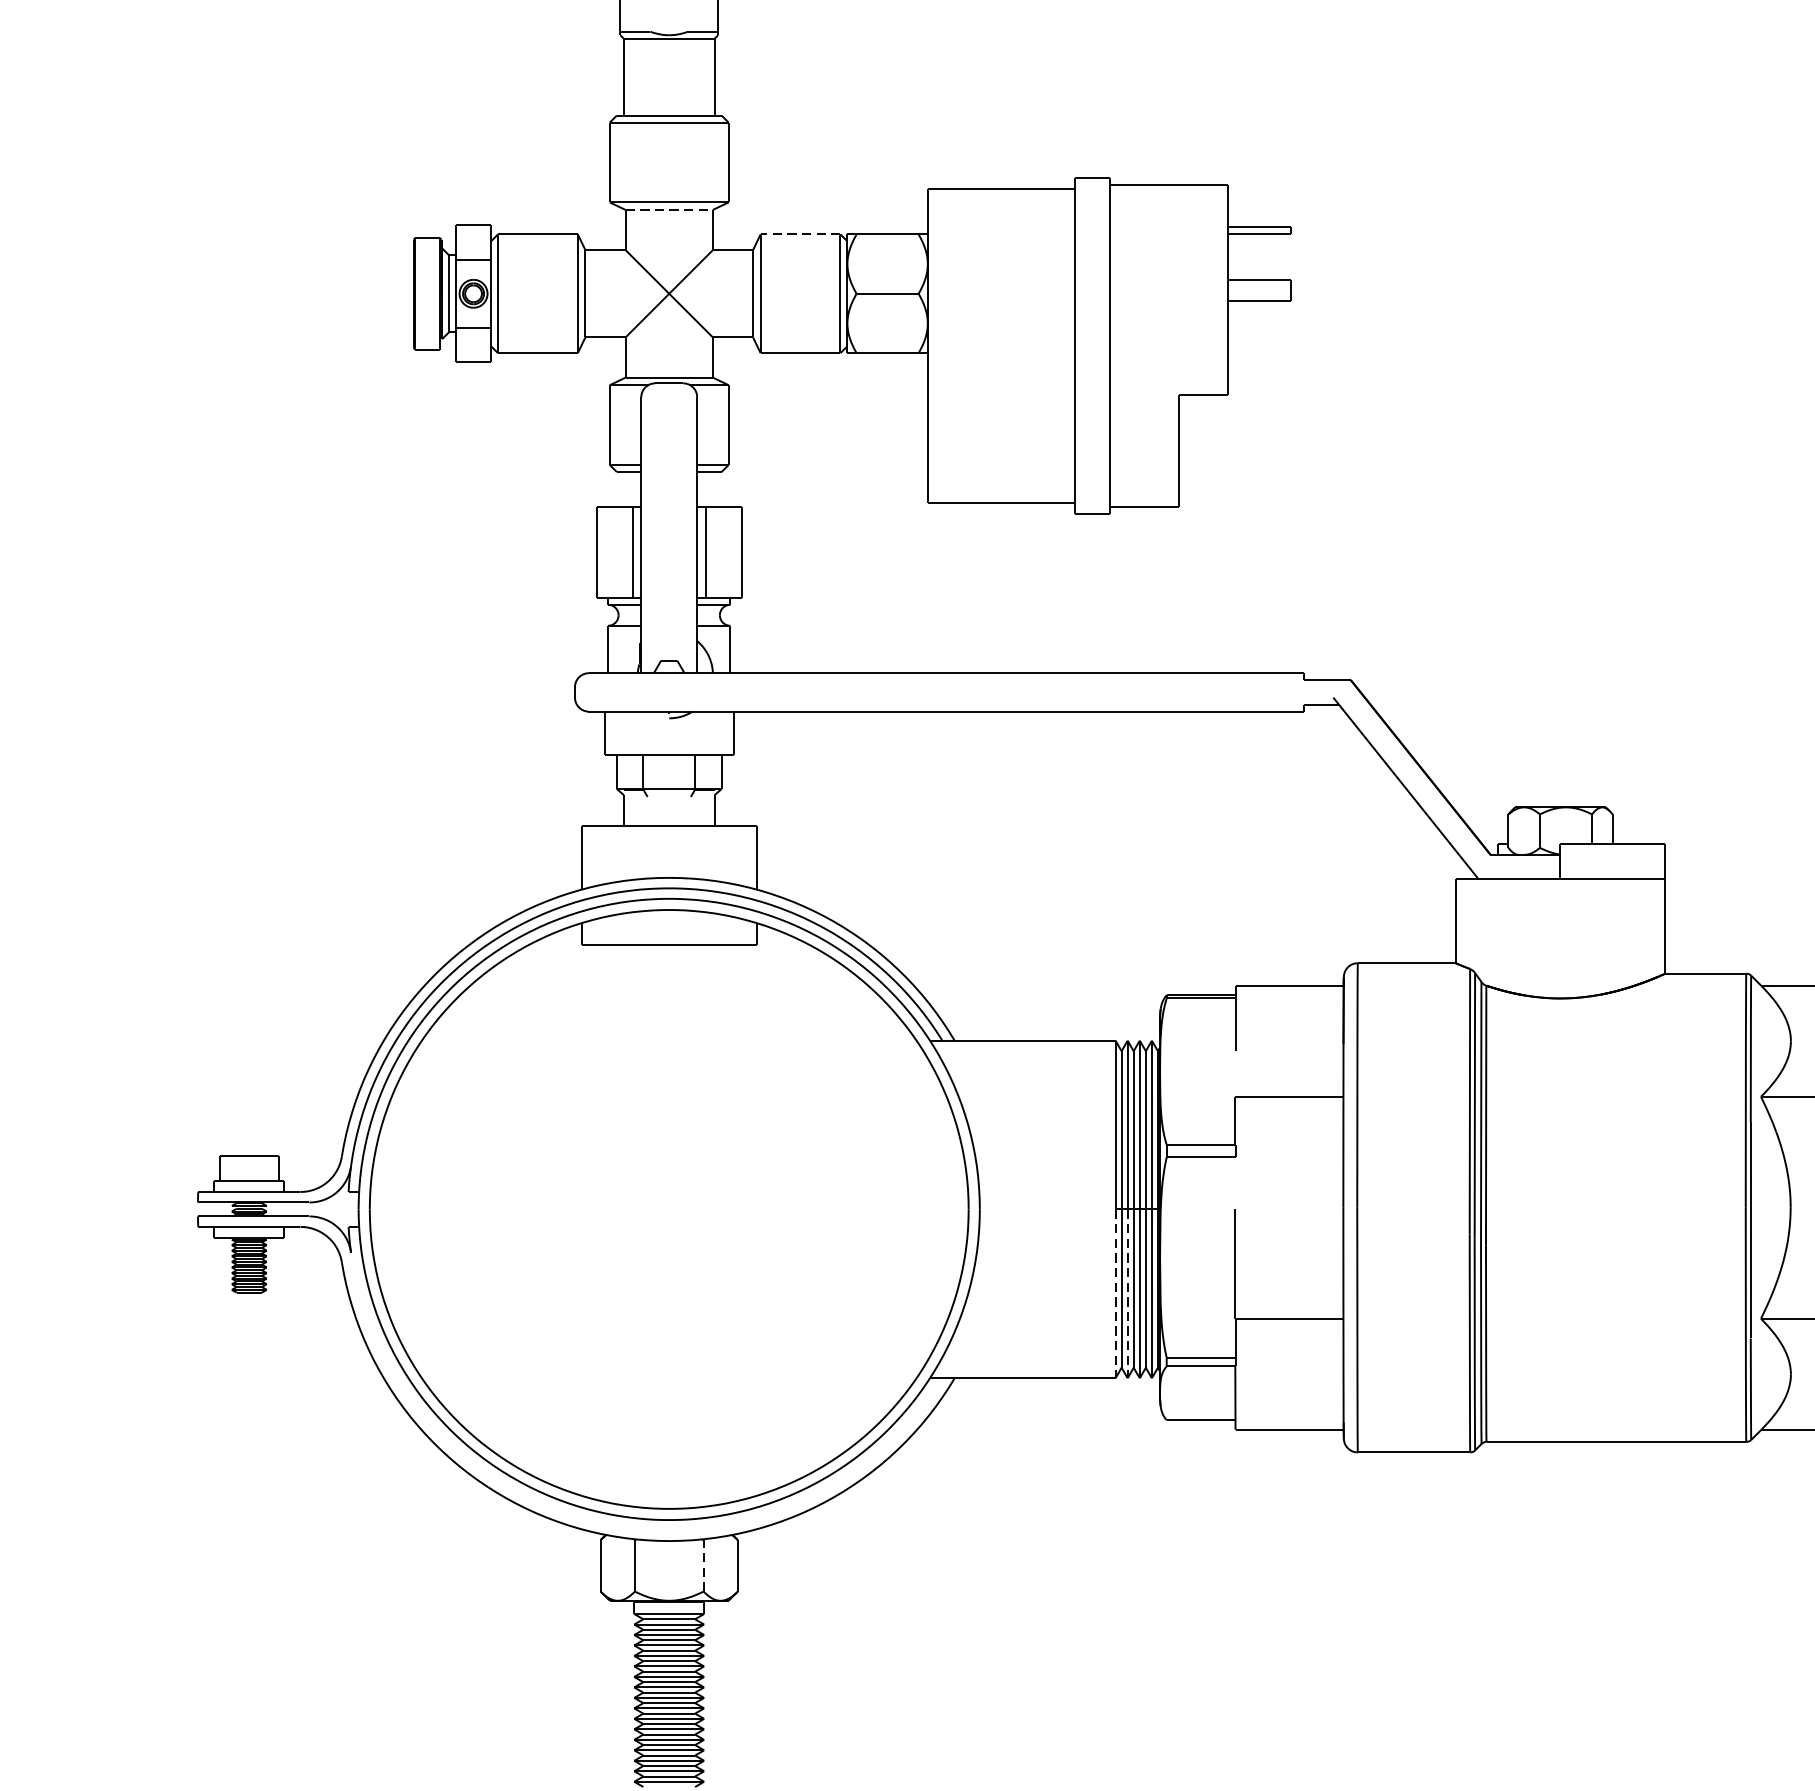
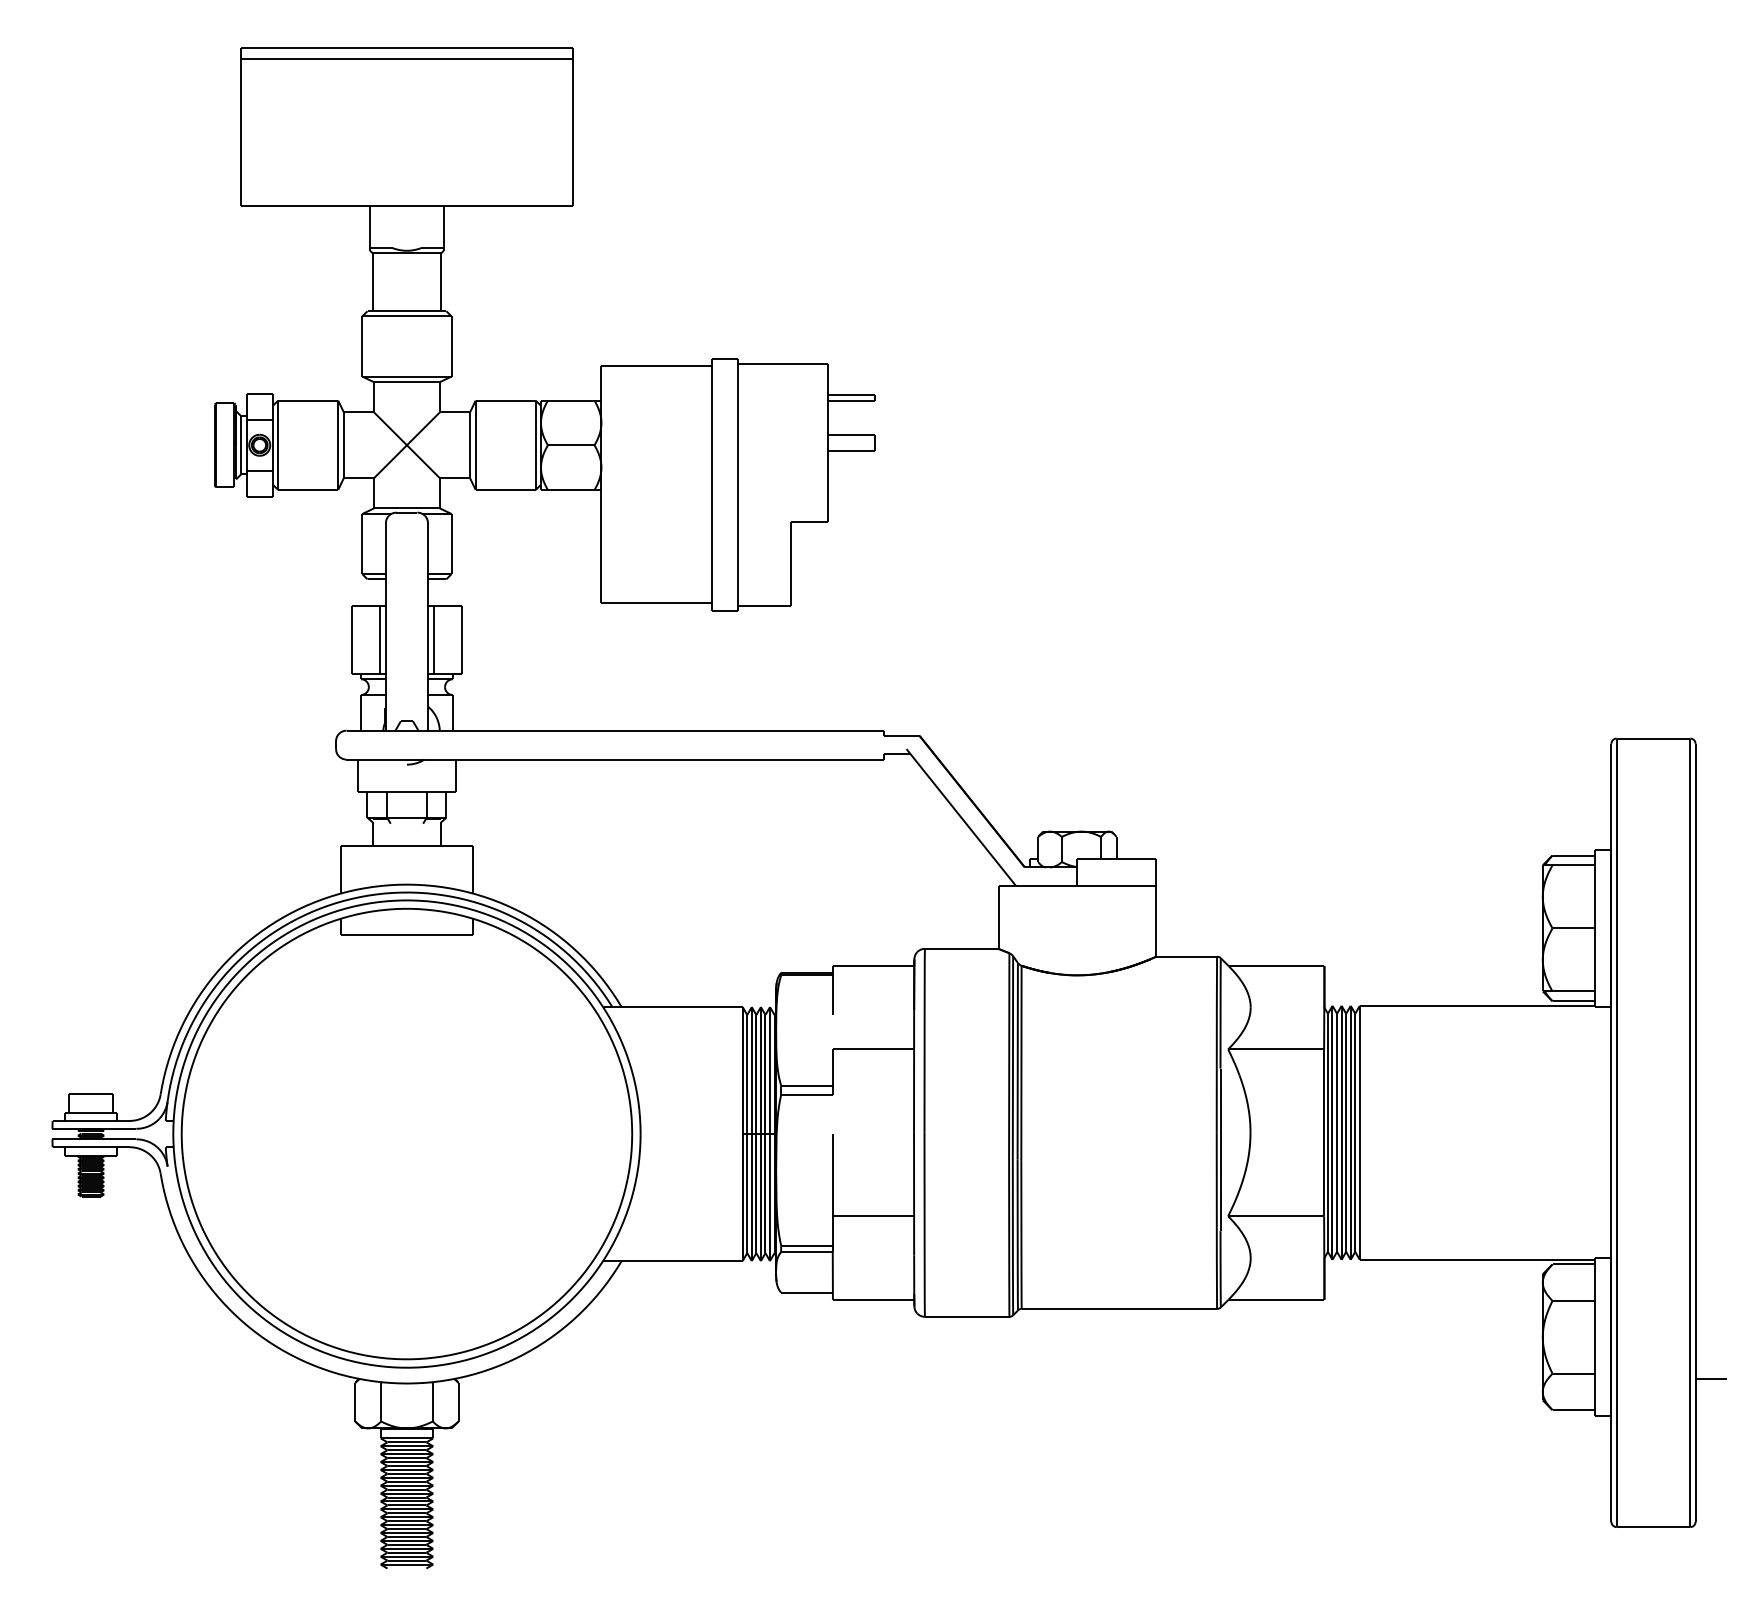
line: (668, 210) -> (406, 382), dashed -> solid
line: (800, 234) -> (505, 400), dashed -> solid
line: (1115, 1295) -> (742, 1198), dashed -> solid
line: (1127, 1295) -> (751, 1198), dashed -> solid
line: (703, 1564) -> (432, 1401), dashed -> solid

